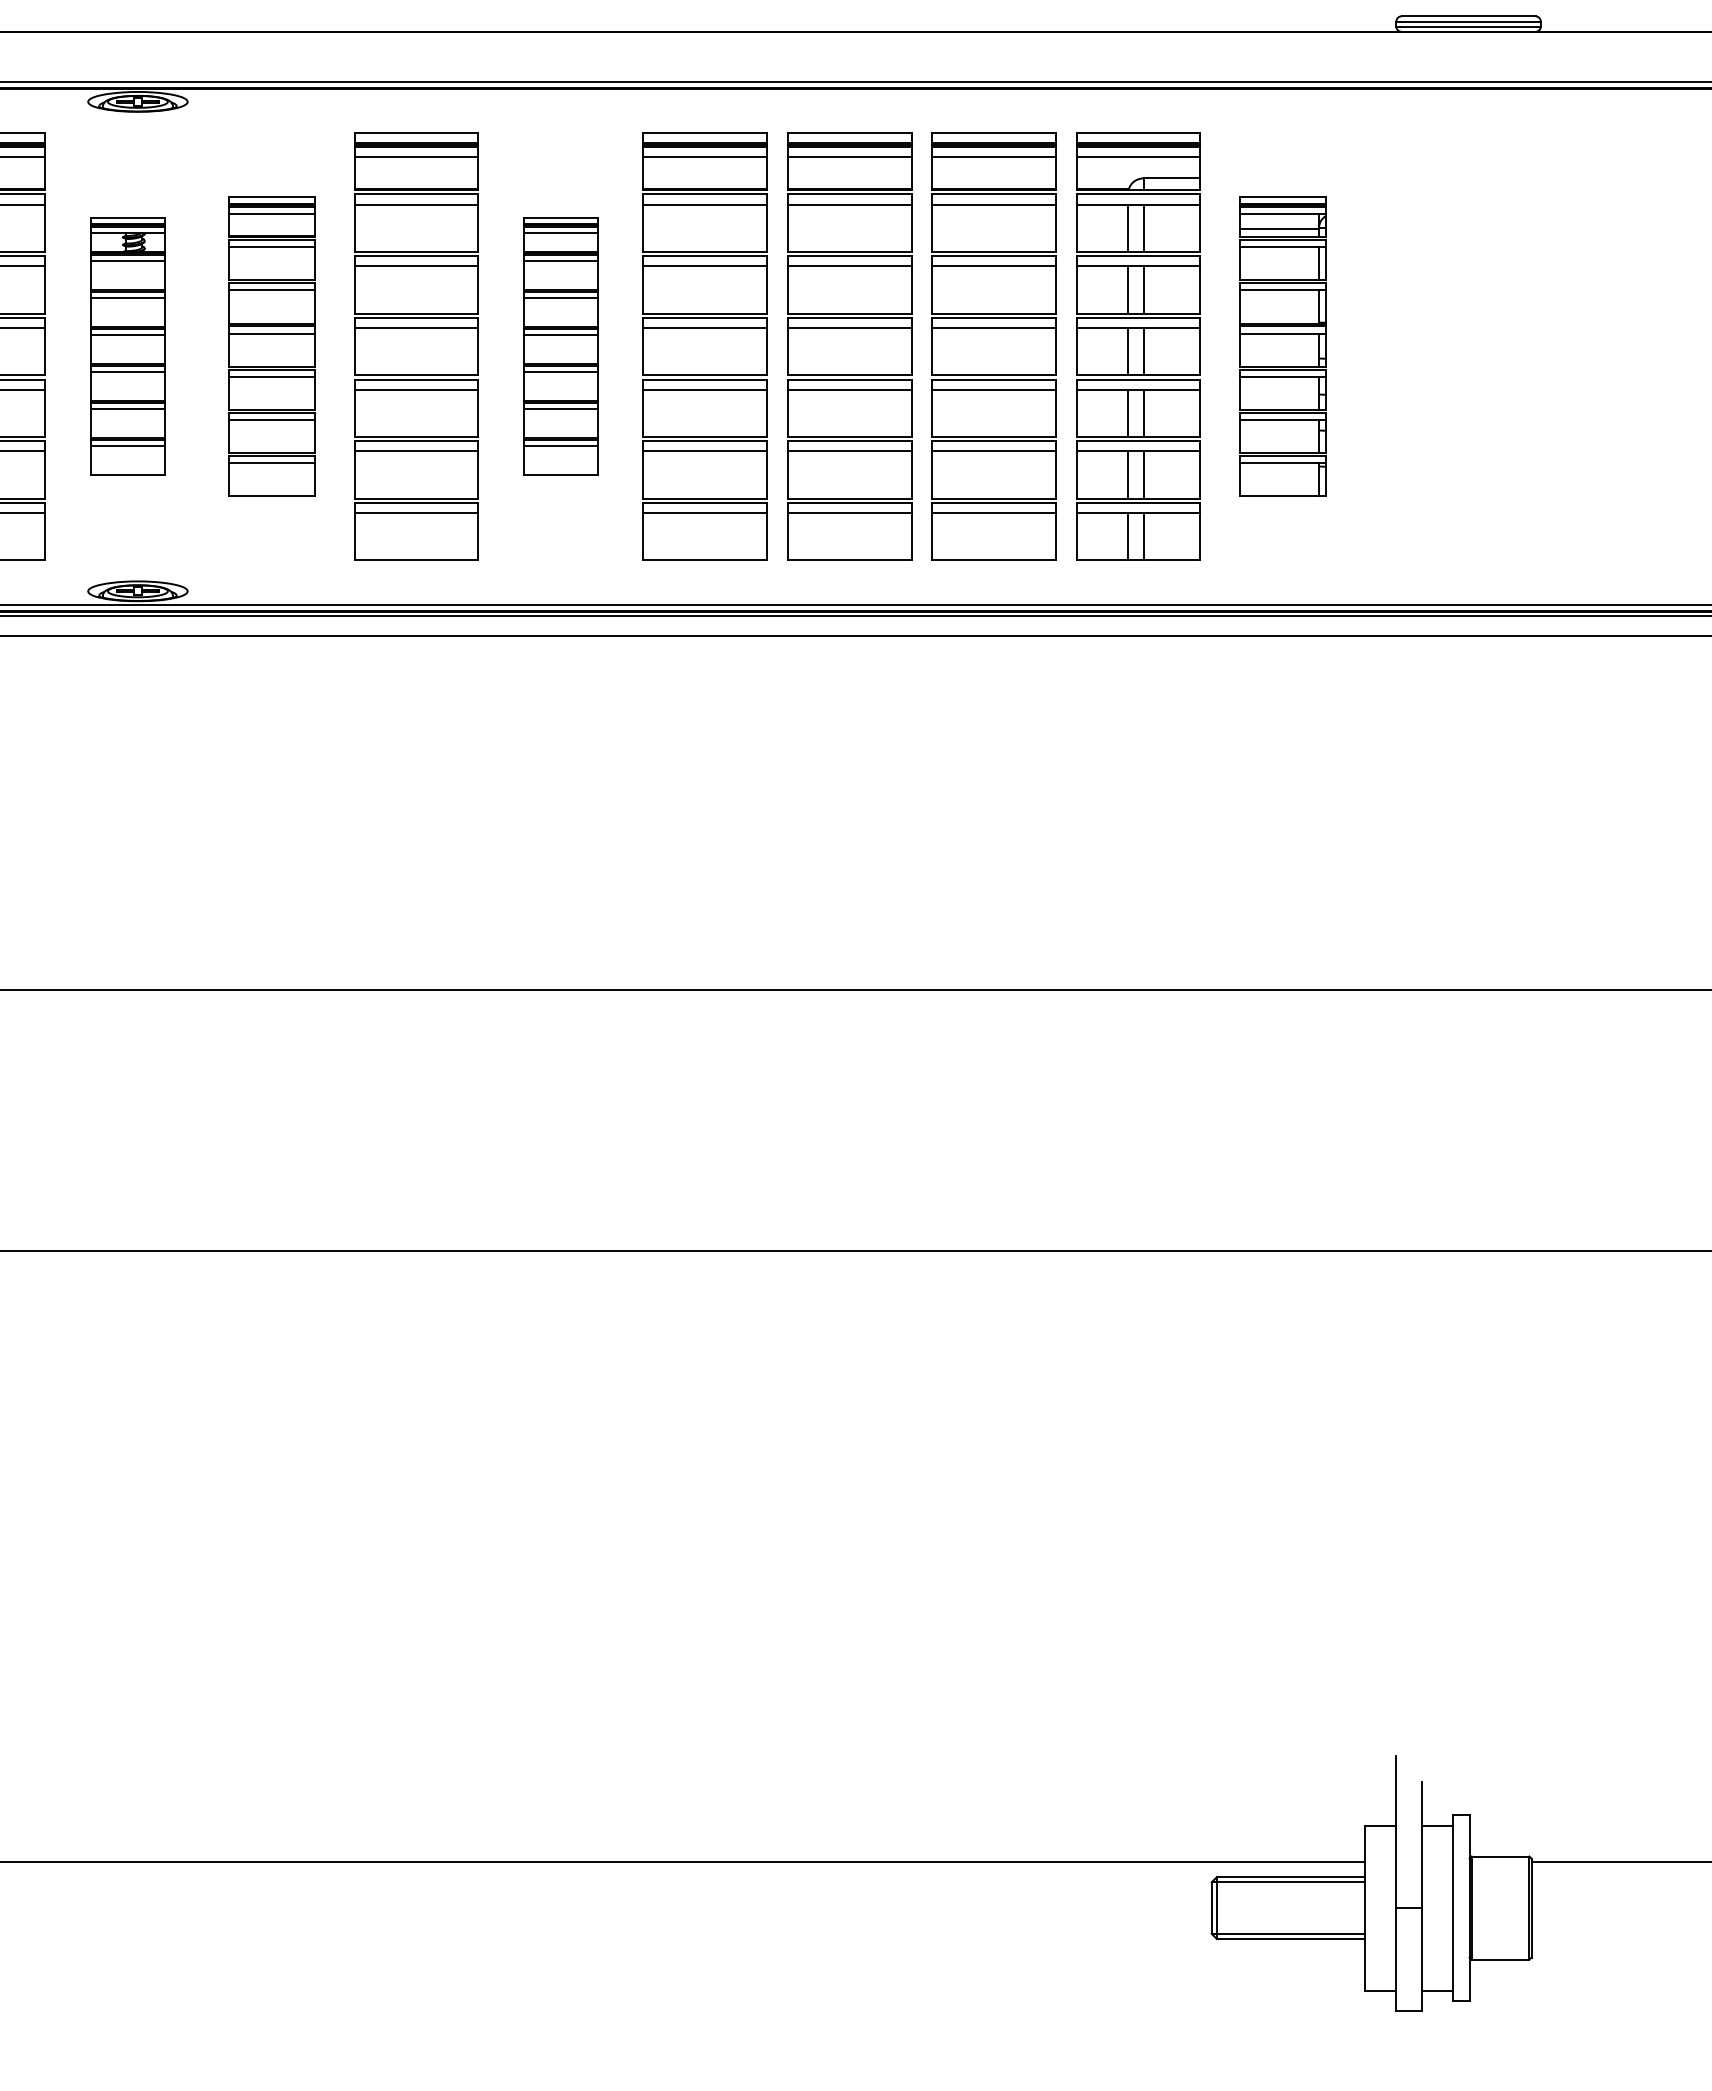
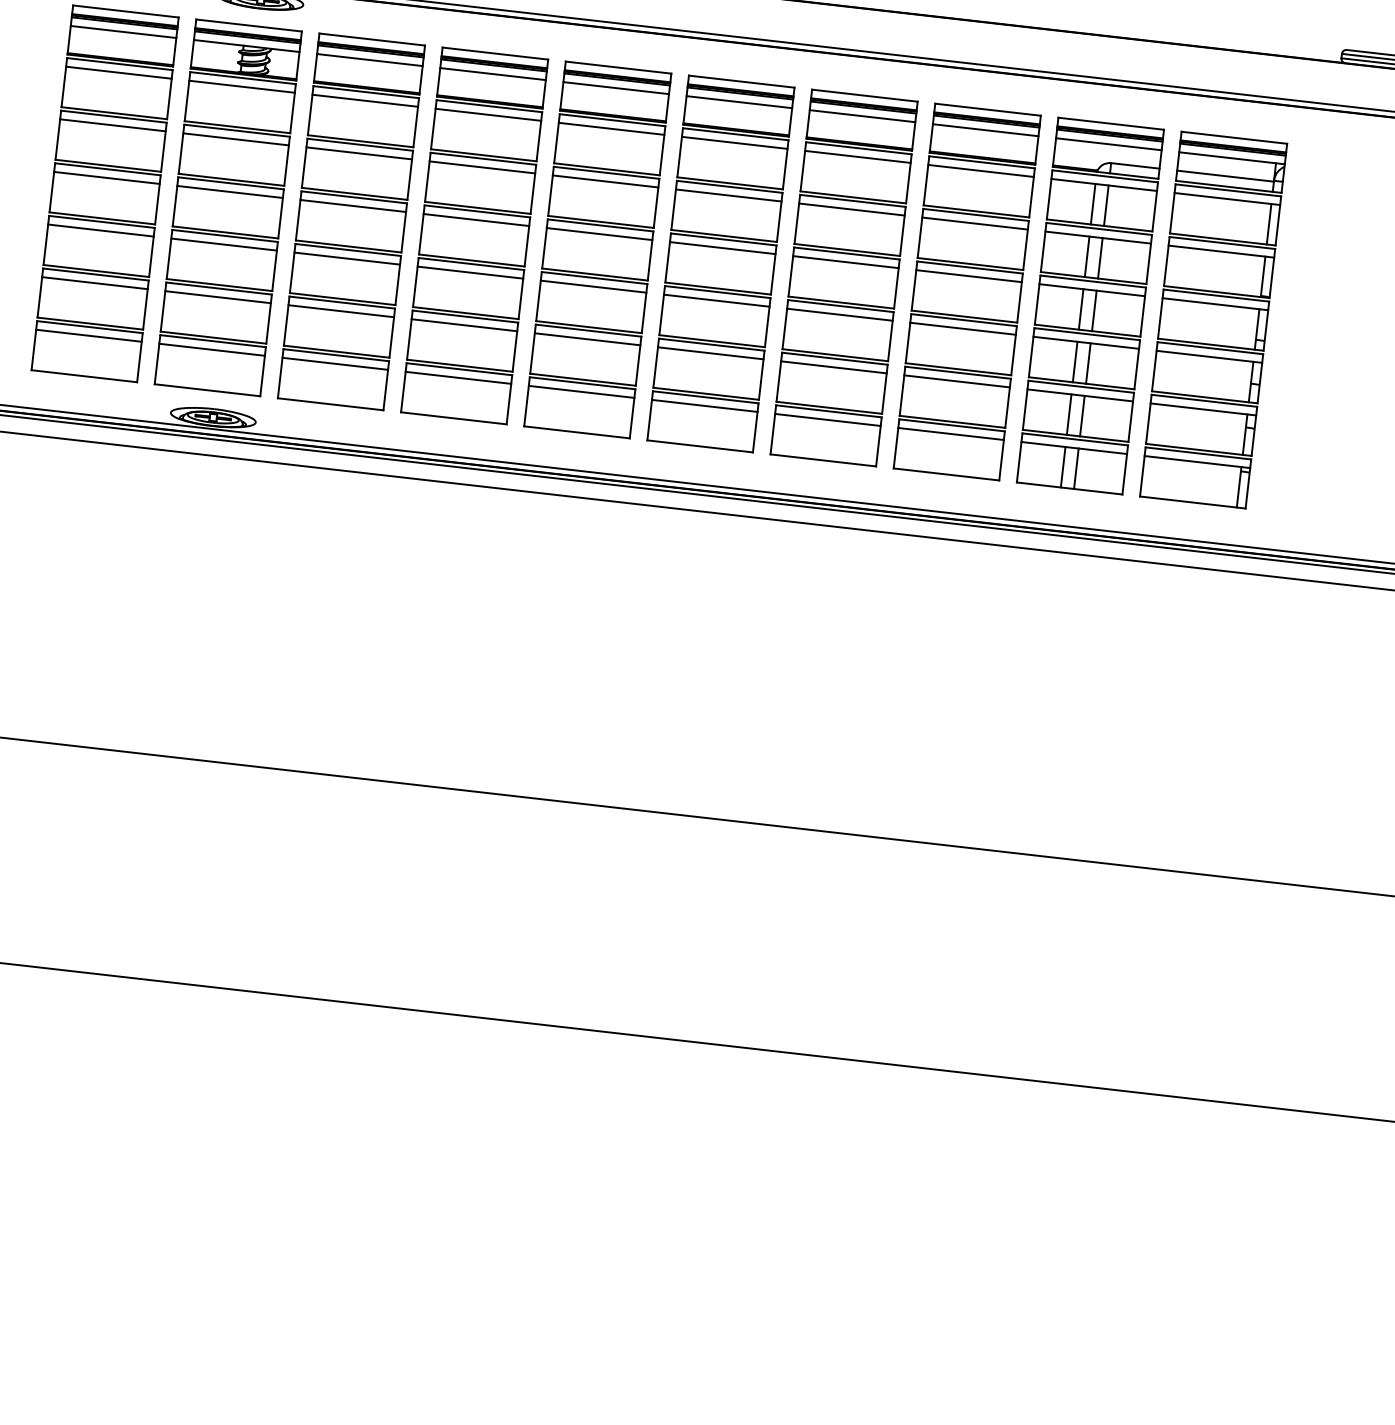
part: (127, 346) -> (228, 207), size x1.67
part: (271, 346) -> (351, 221), size x1.43
part: (560, 346) -> (597, 249), size x1.67
part: (1282, 346) -> (1213, 320), size x1.43

